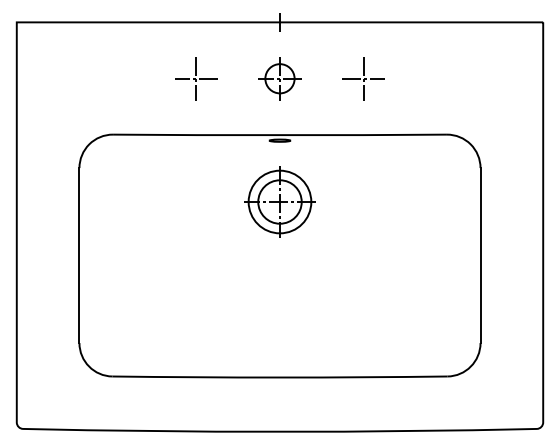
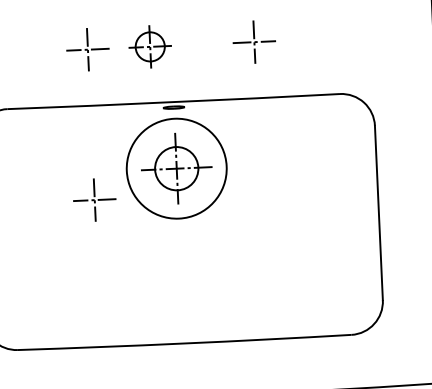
part: (279, 78) -> (149, 46), moved
circle: (279, 201) -> (176, 168), size x1.6
part: (196, 229) -> (94, 199), added

